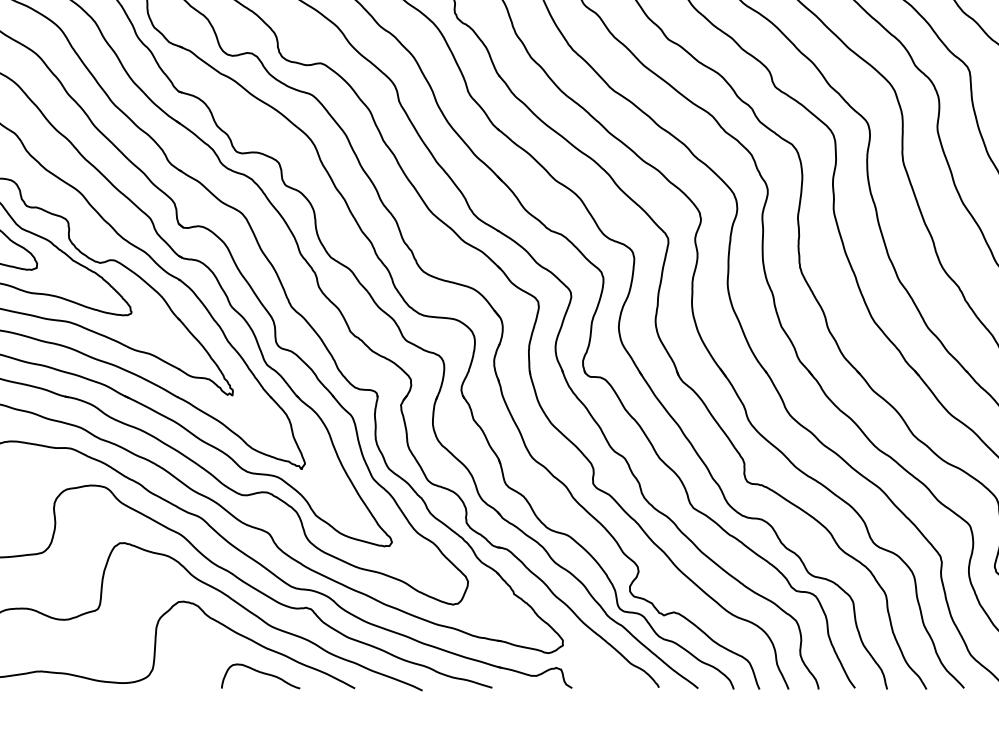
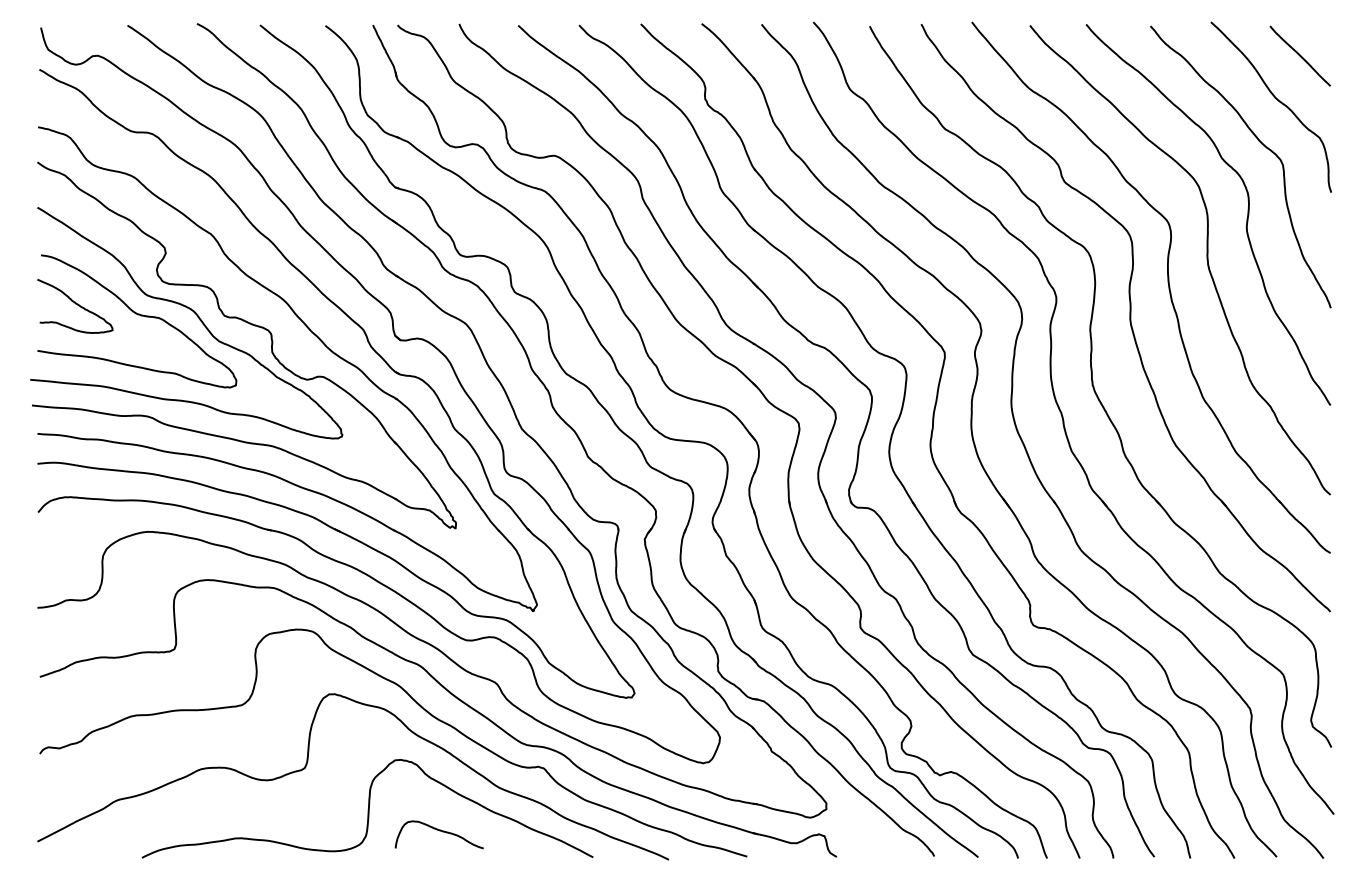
curve: (260, 673) -> (439, 831), moved

